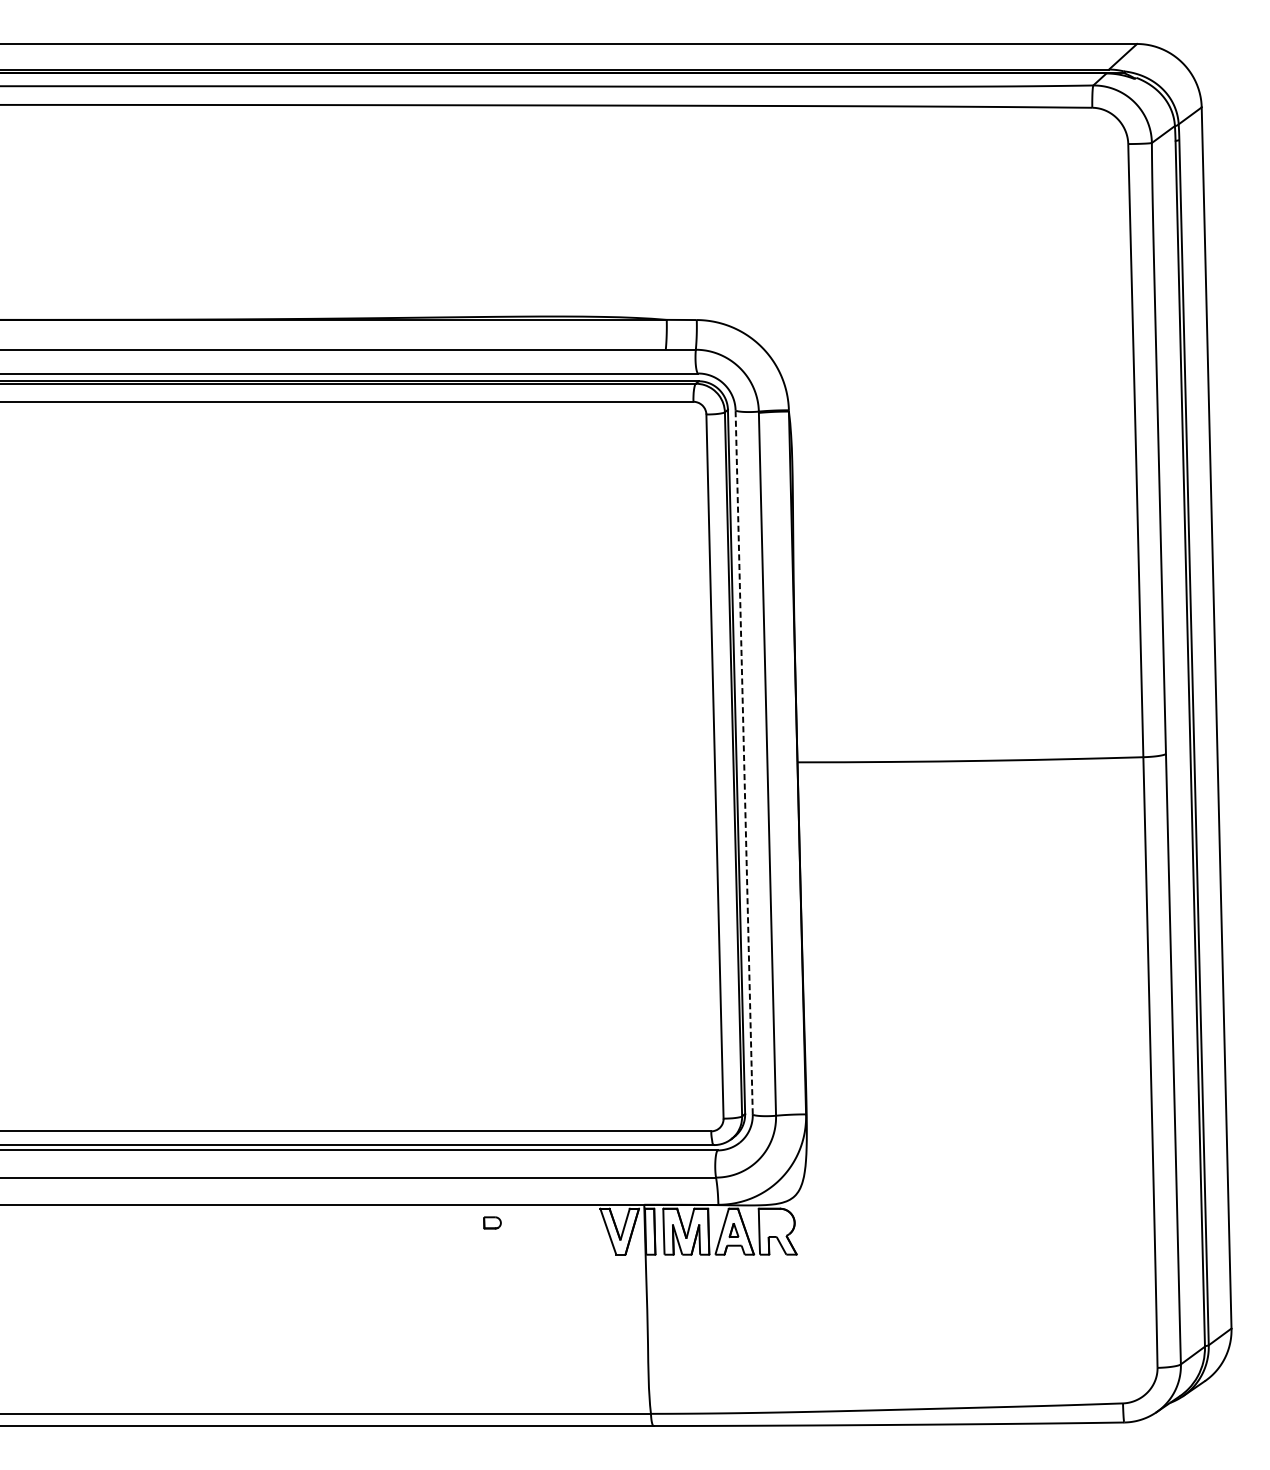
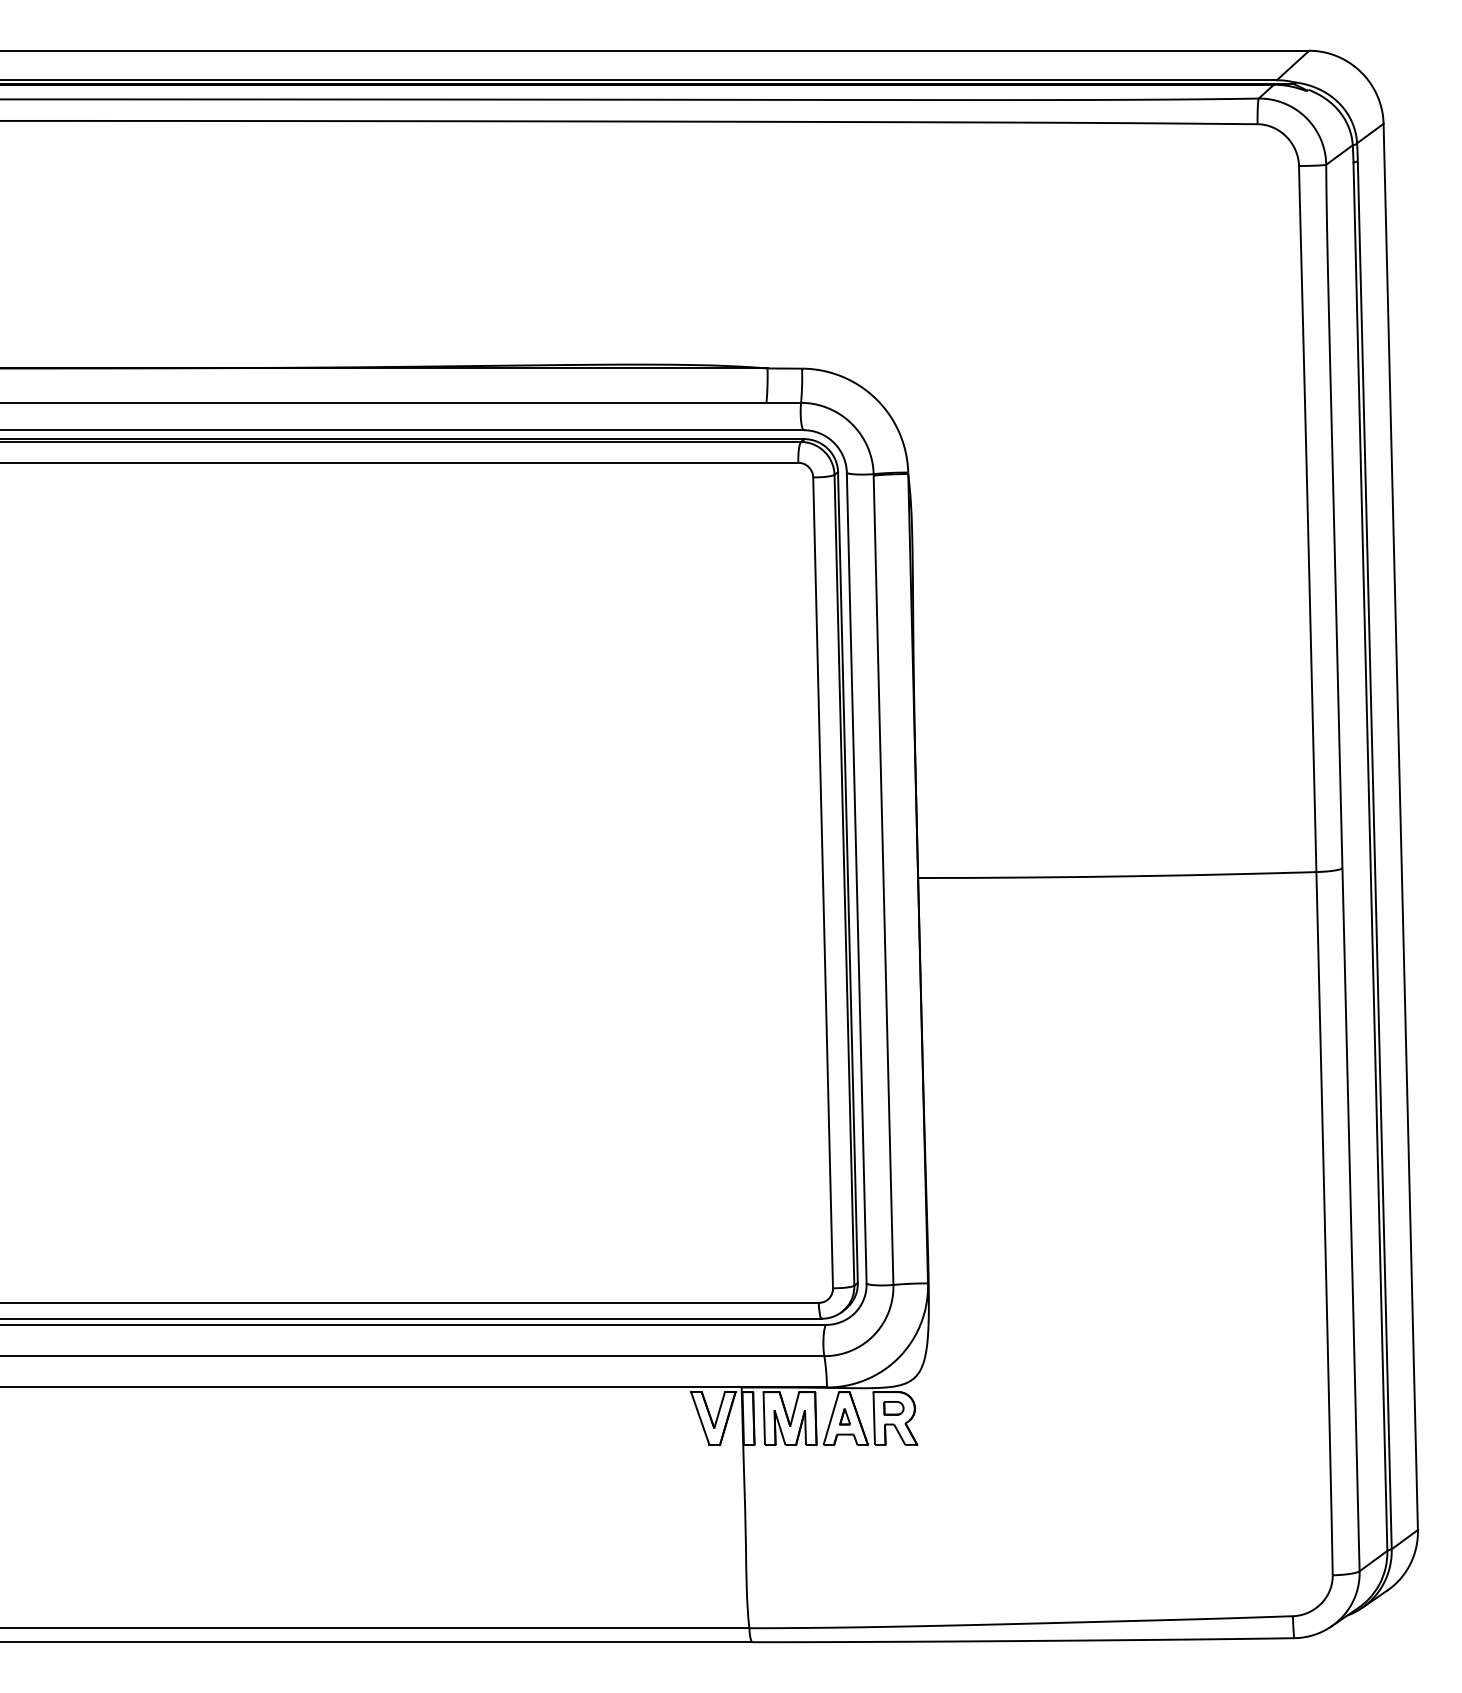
line: (743, 761) -> (856, 877), dashed -> solid
part: (492, 1223) -> (893, 1408), moved

